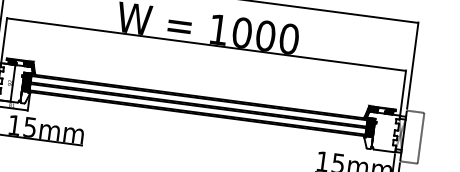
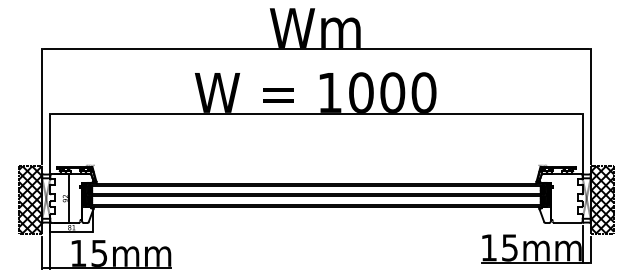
hatch: (412, 137) -> (602, 200), added

